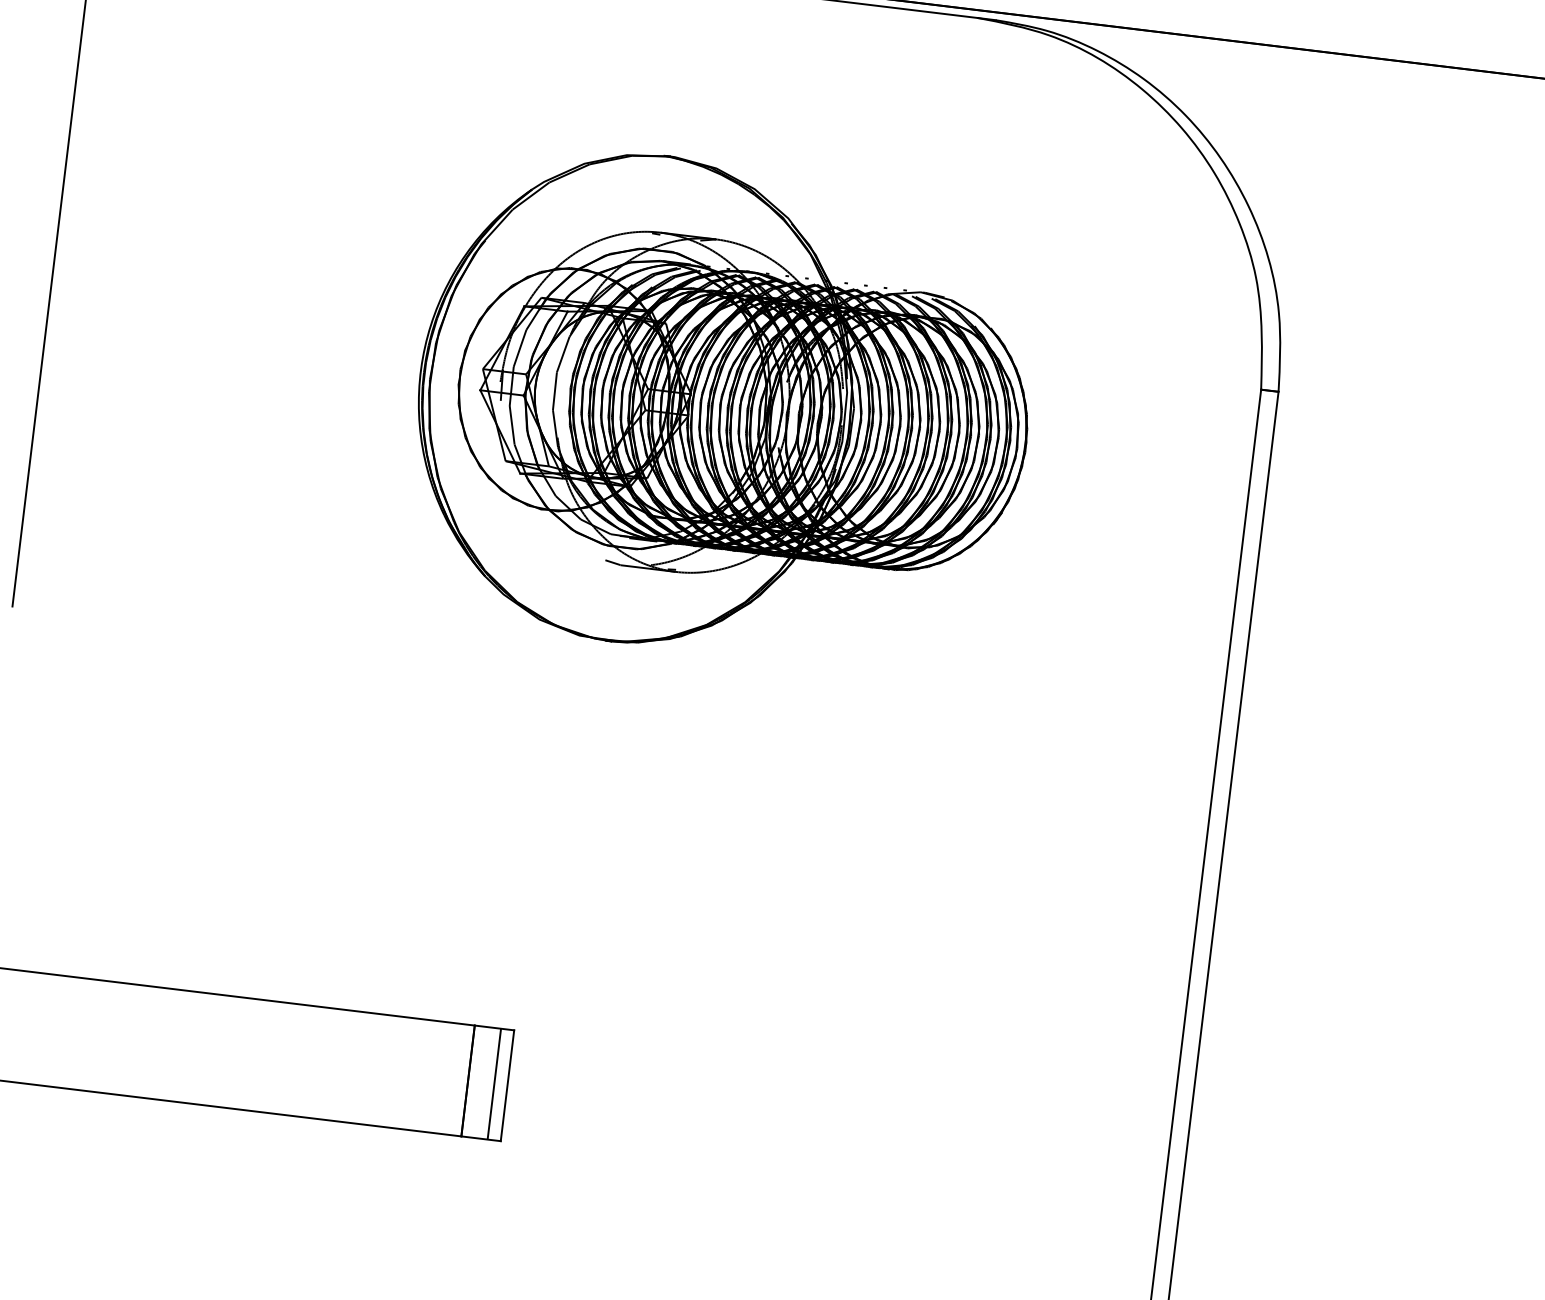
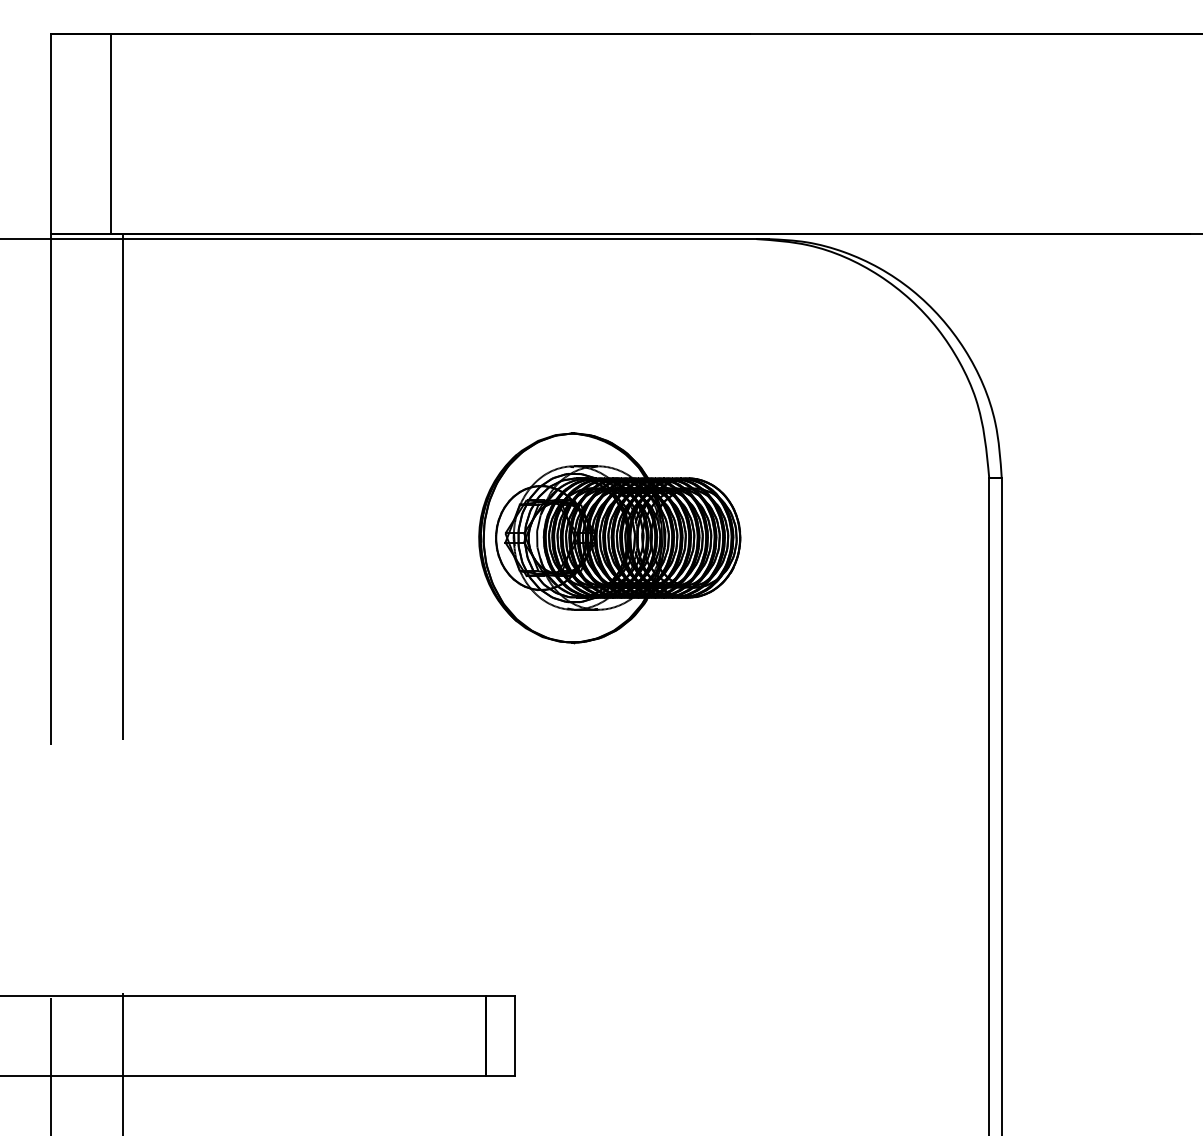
part: (723, 408) -> (609, 537), size x0.6
line: (494, 1084) -> (505, 1036), removed

